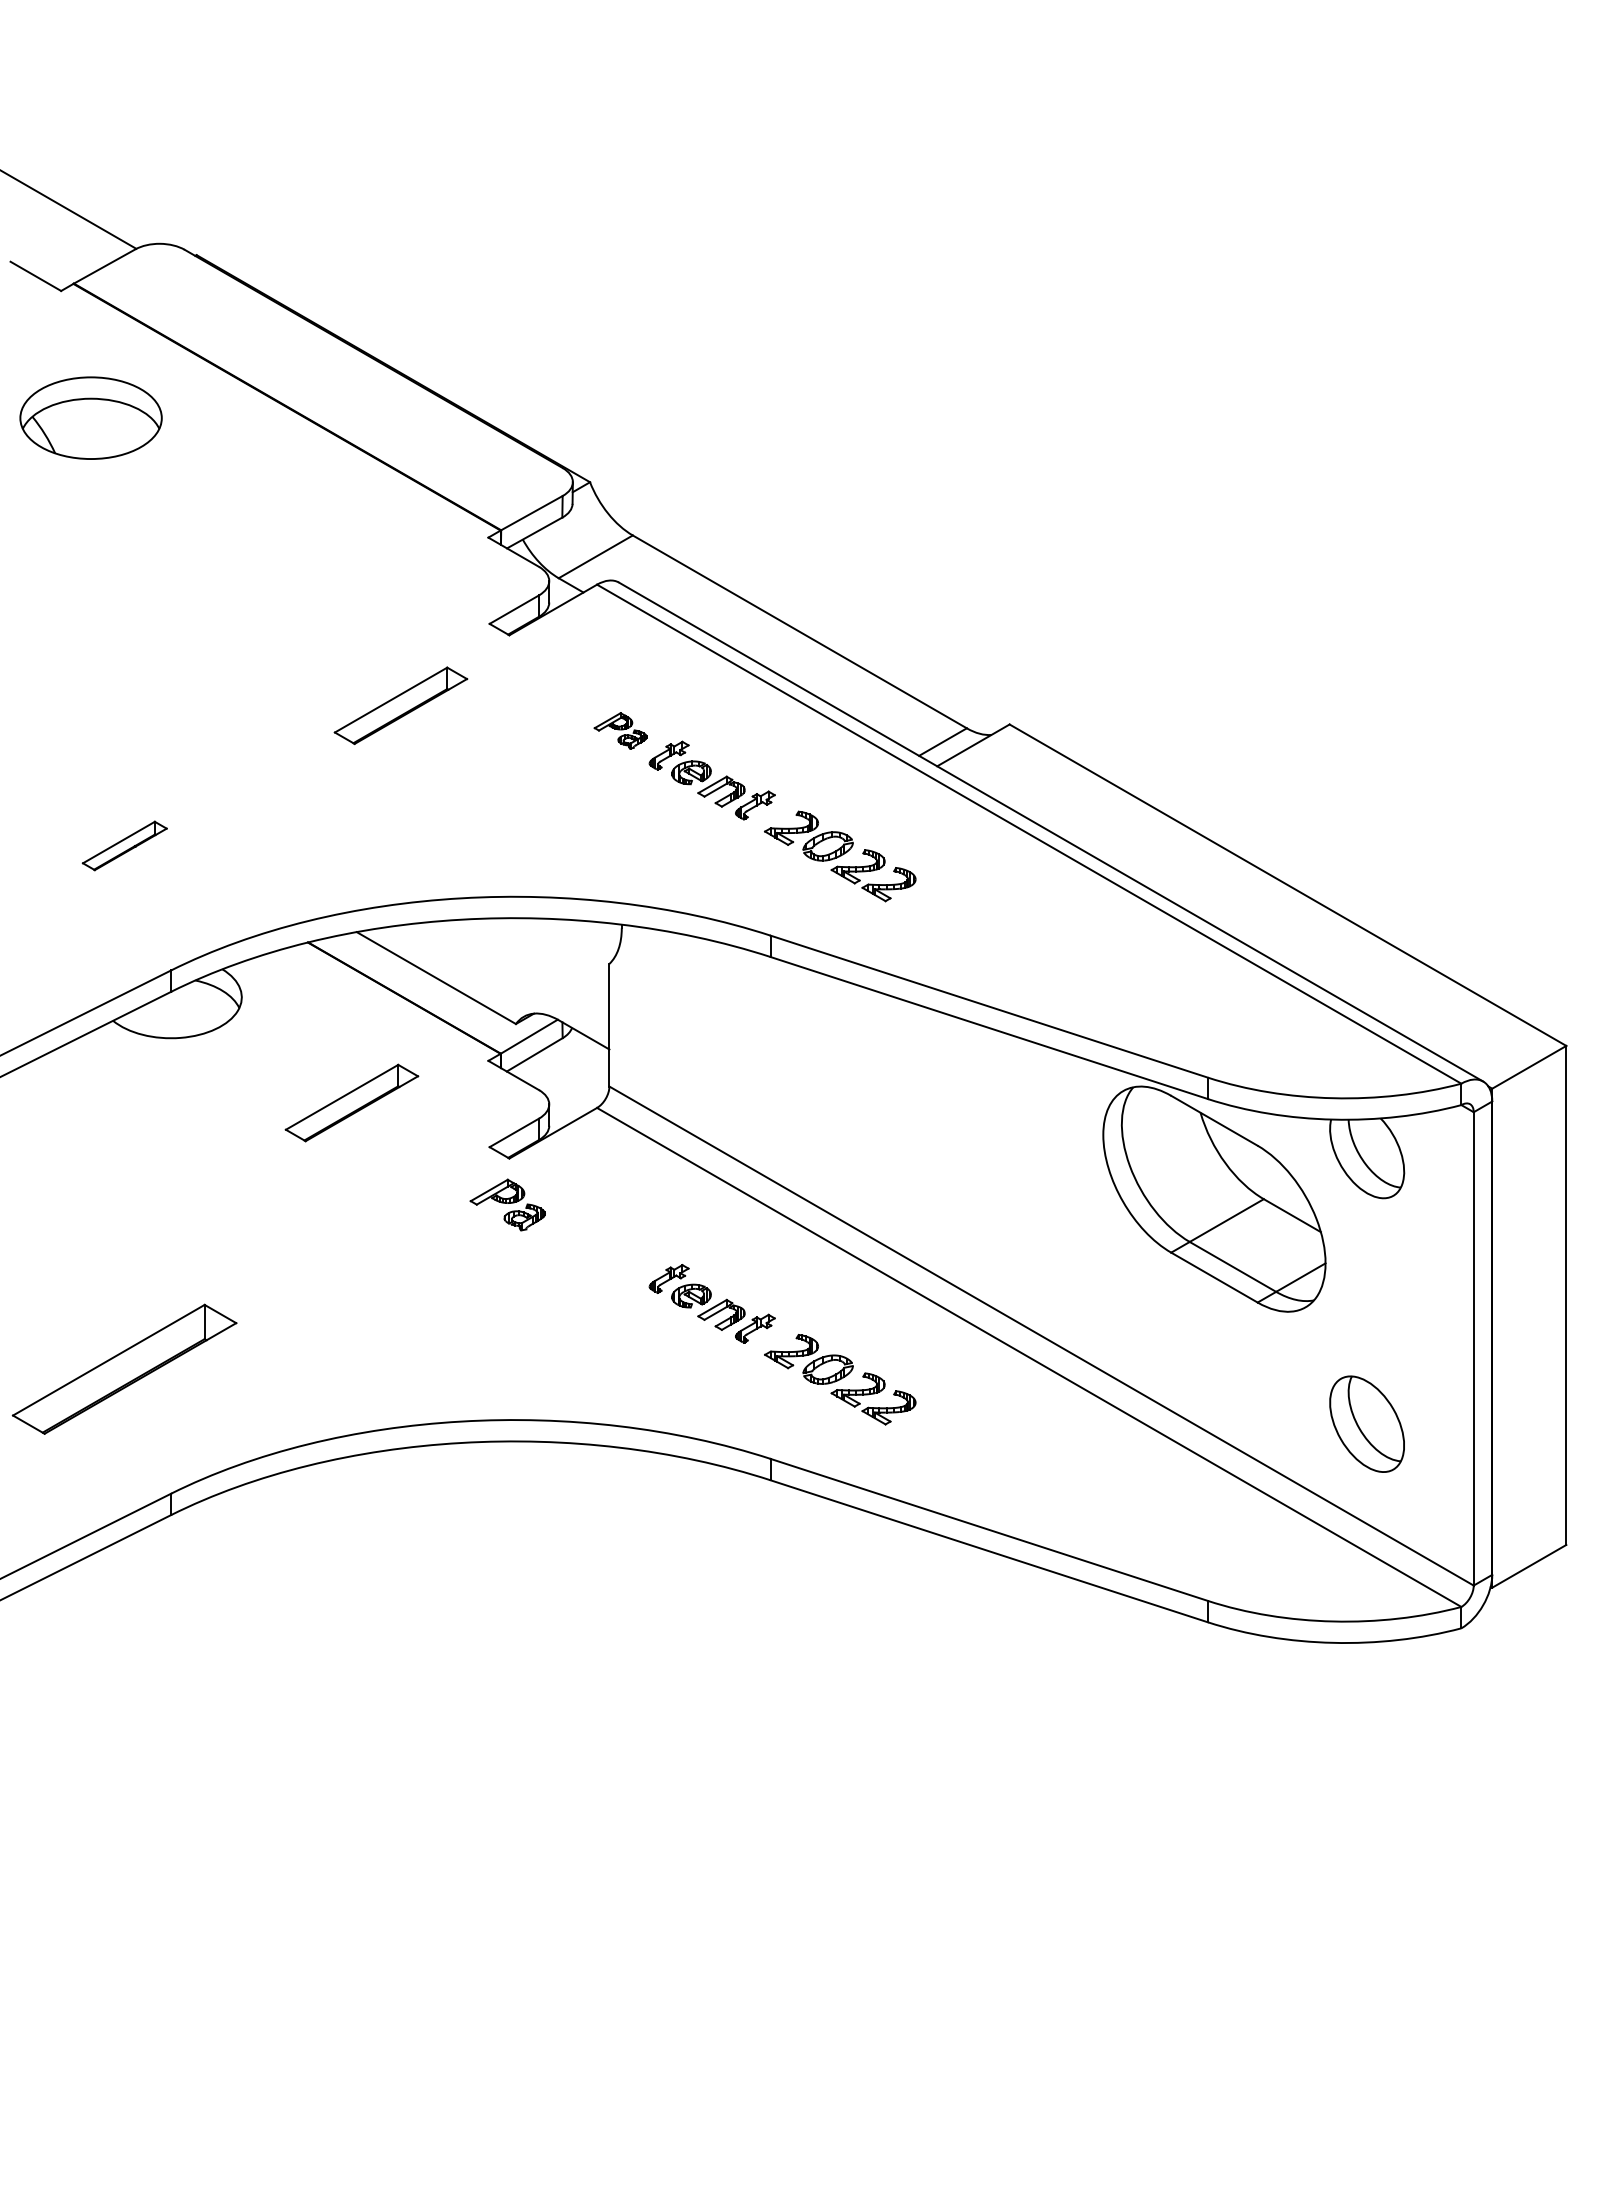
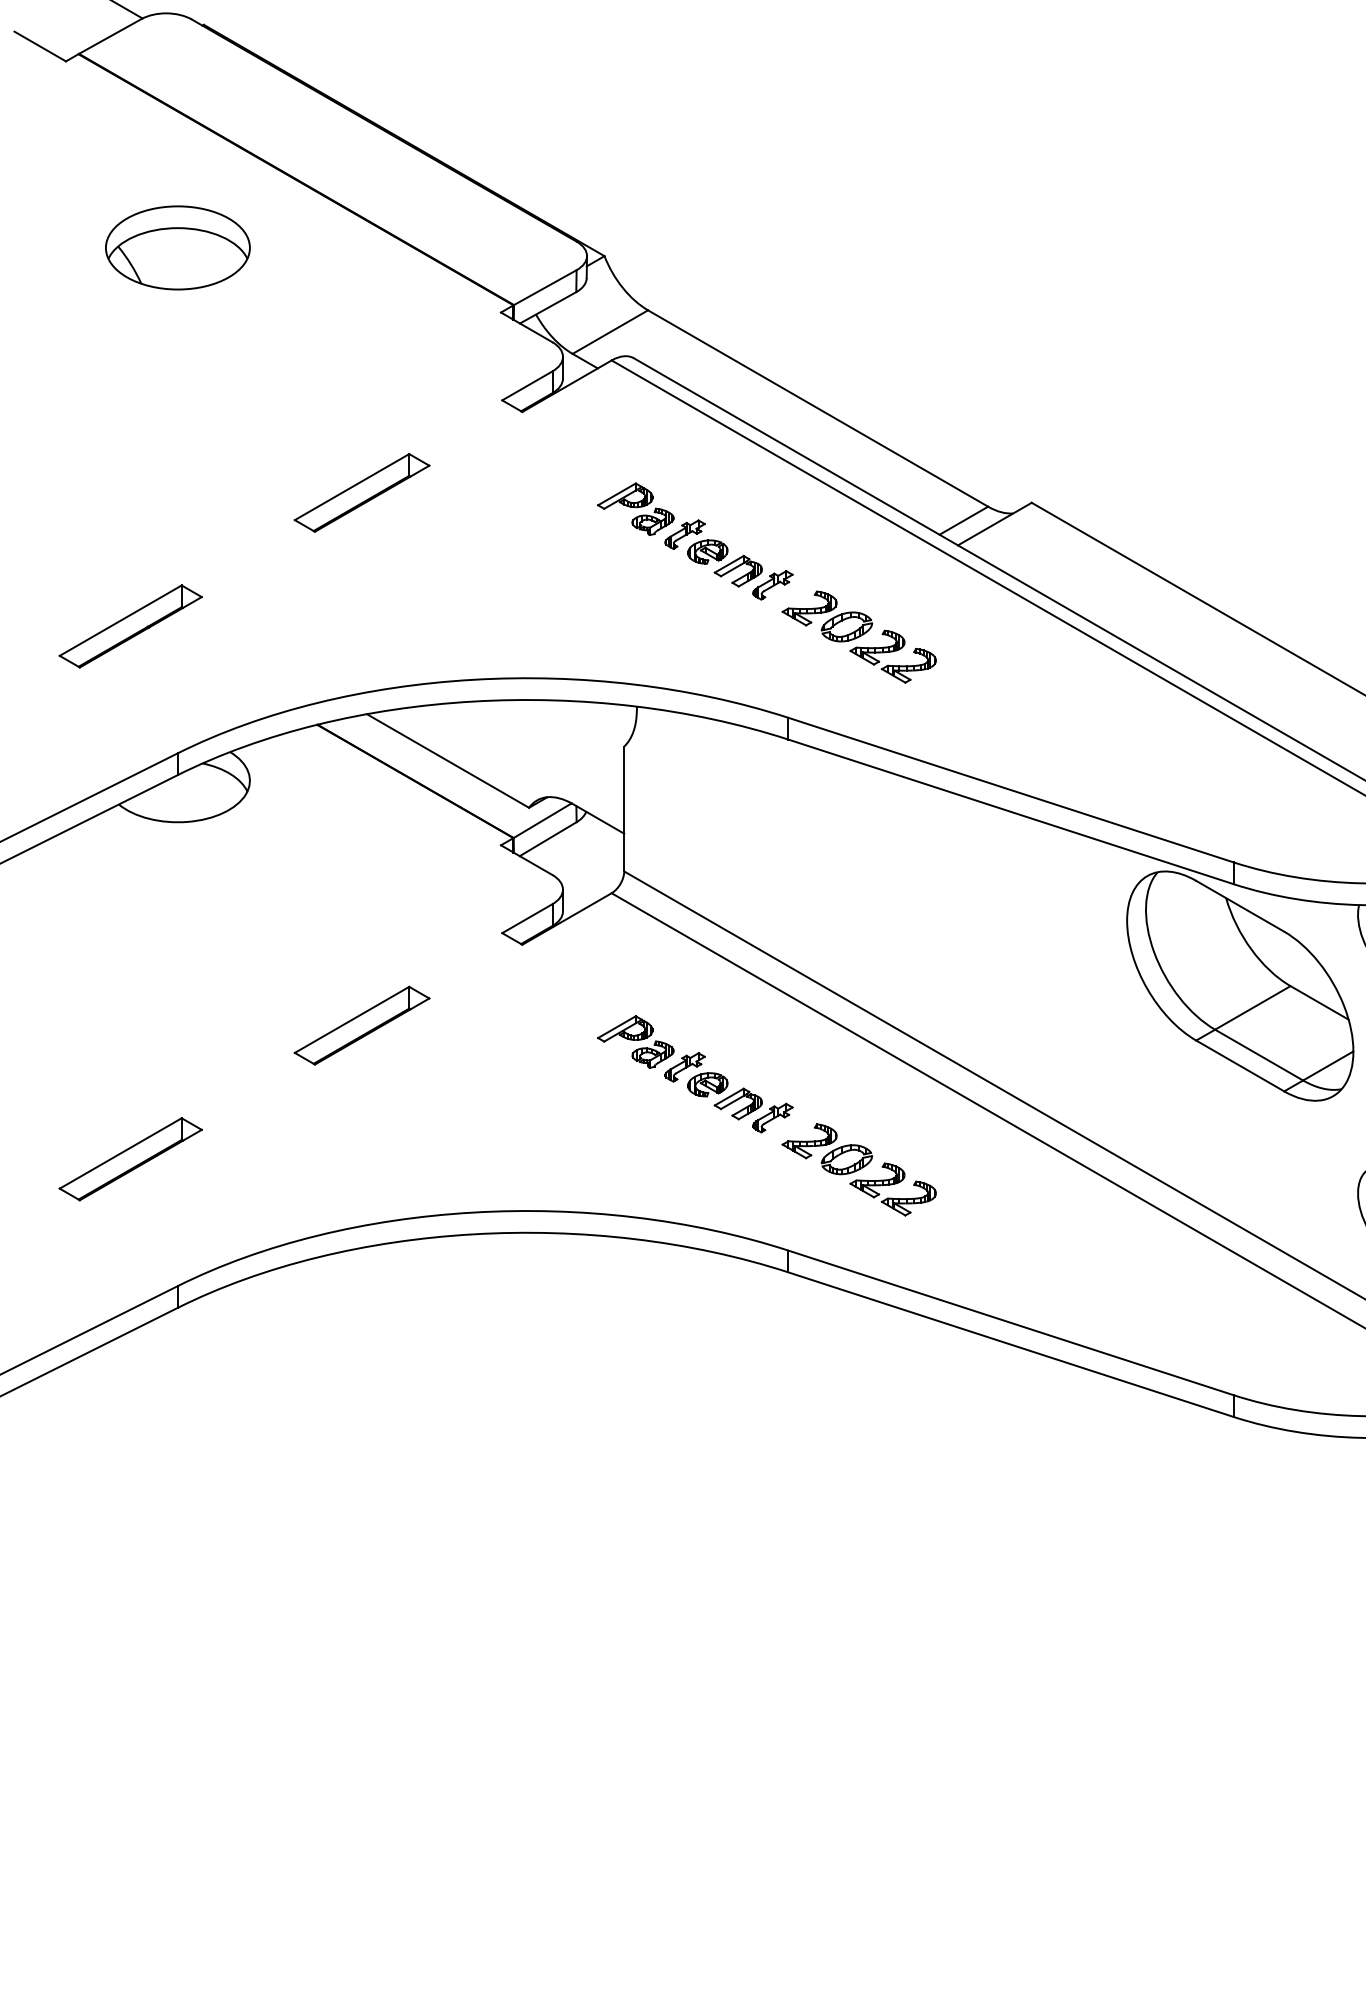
part: (90, 417) -> (177, 247), moved
part: (400, 705) -> (361, 492), moved
part: (620, 730) -> (635, 508), size x1.43
part: (124, 845) -> (130, 626), size x1.67
part: (351, 1102) -> (361, 1025), moved
part: (507, 1204) -> (635, 1041), moved
part: (124, 1368) -> (130, 1158), size x0.62

